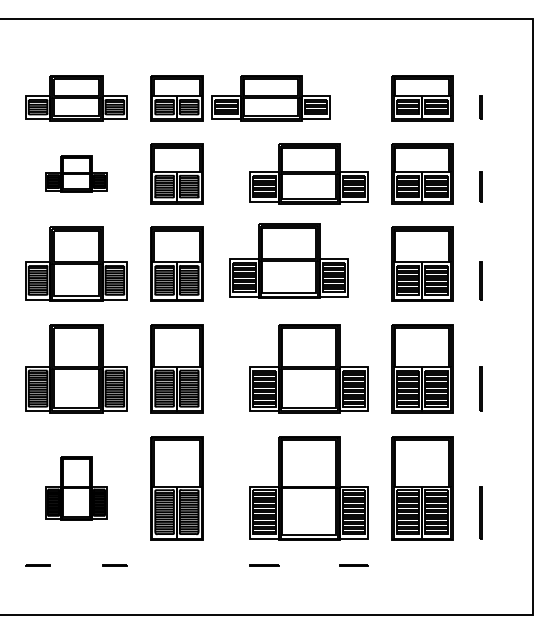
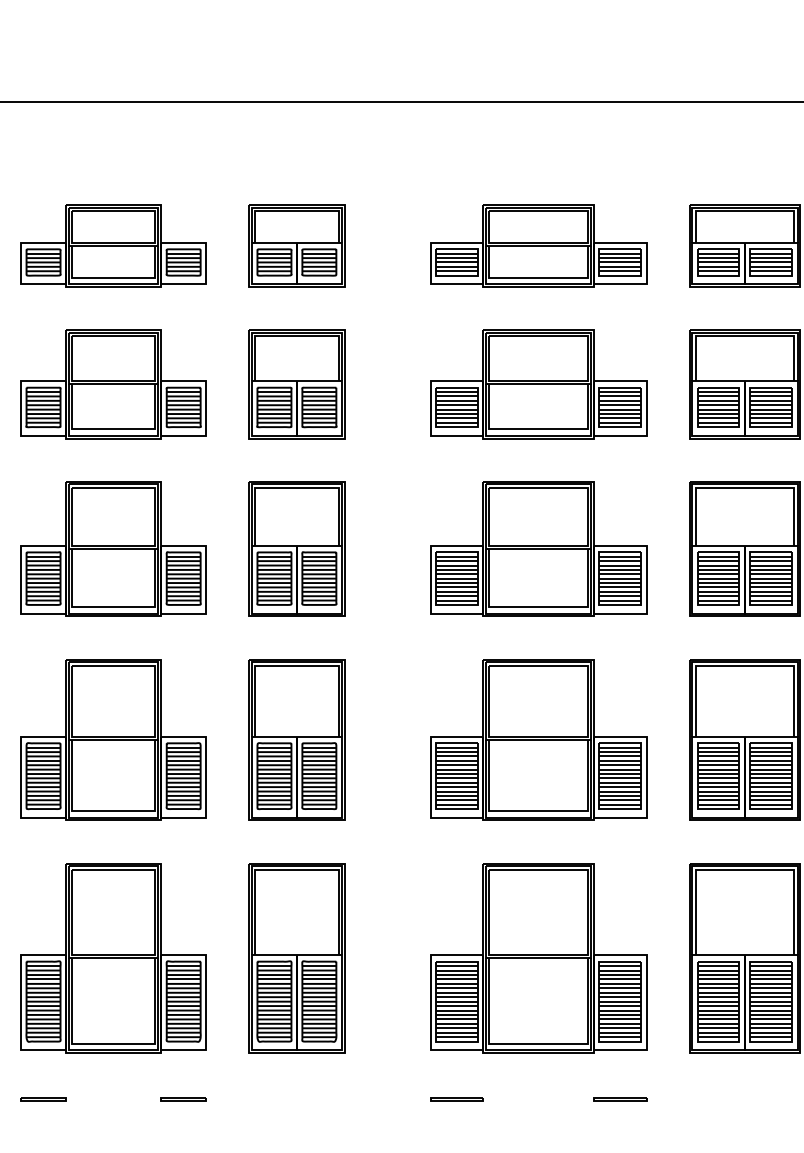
part: (270, 98) -> (537, 246), moved
part: (76, 173) -> (113, 383), size x1.67
part: (288, 260) -> (537, 547), moved
part: (76, 488) -> (113, 958), size x1.67

